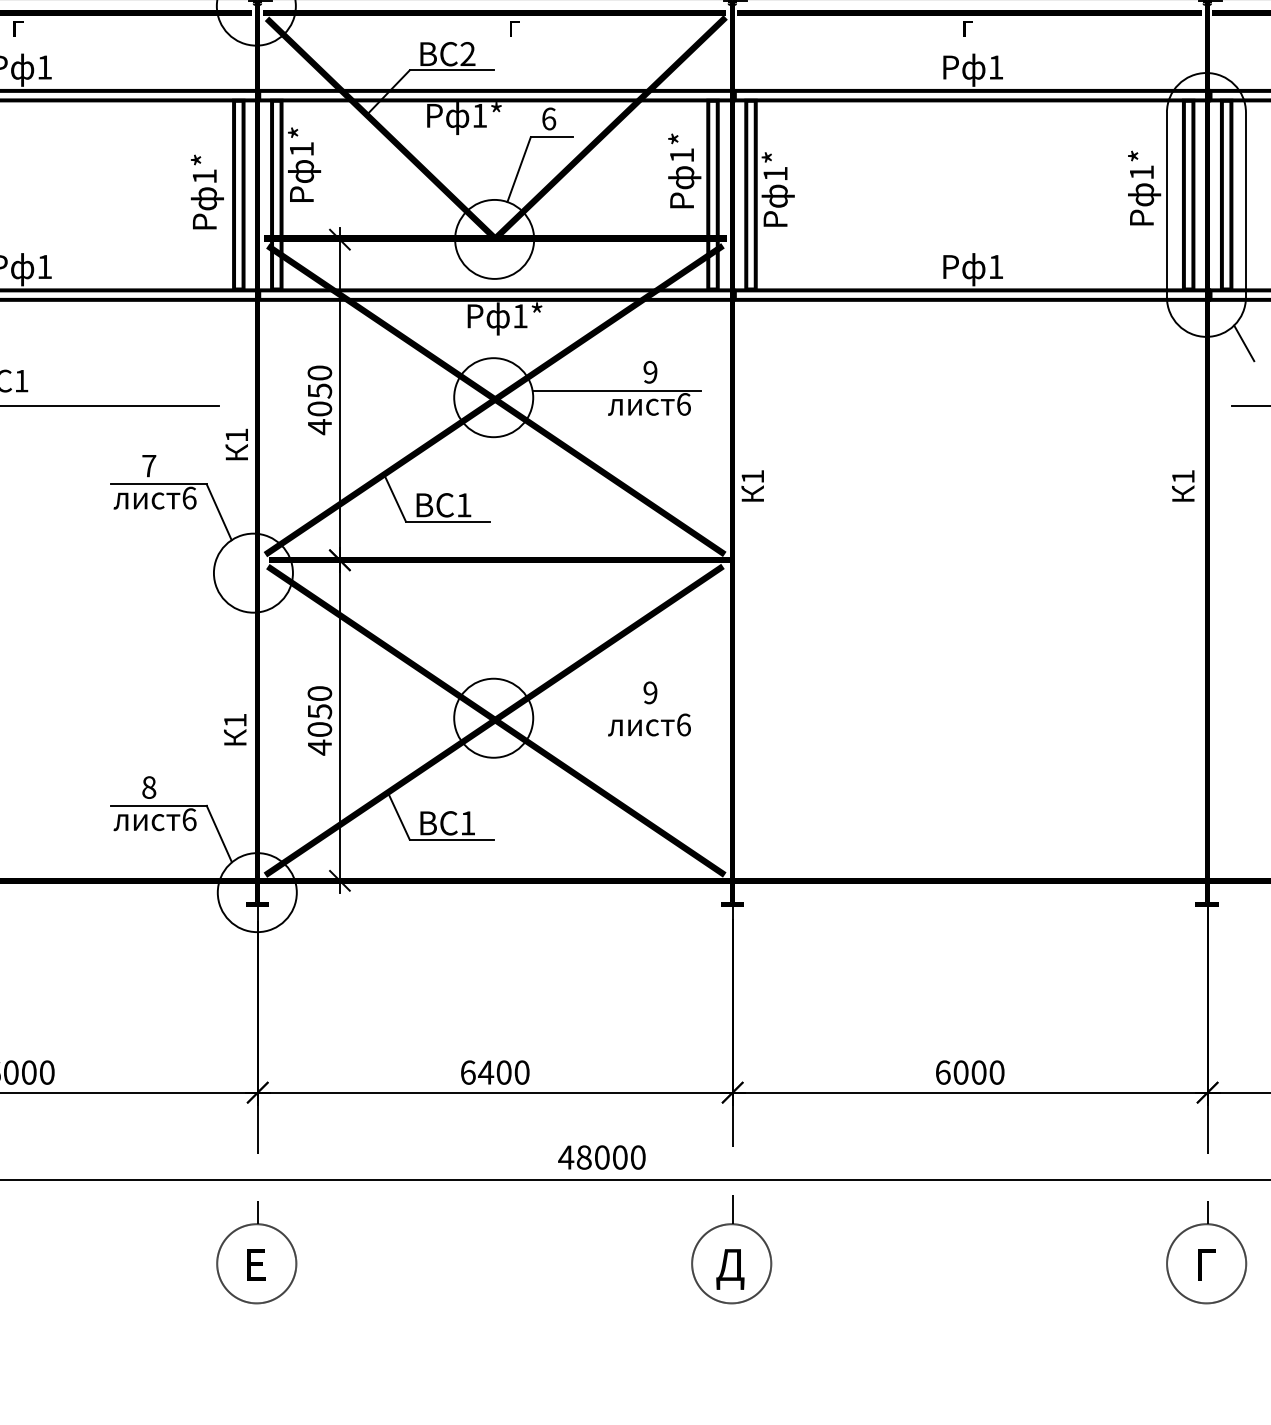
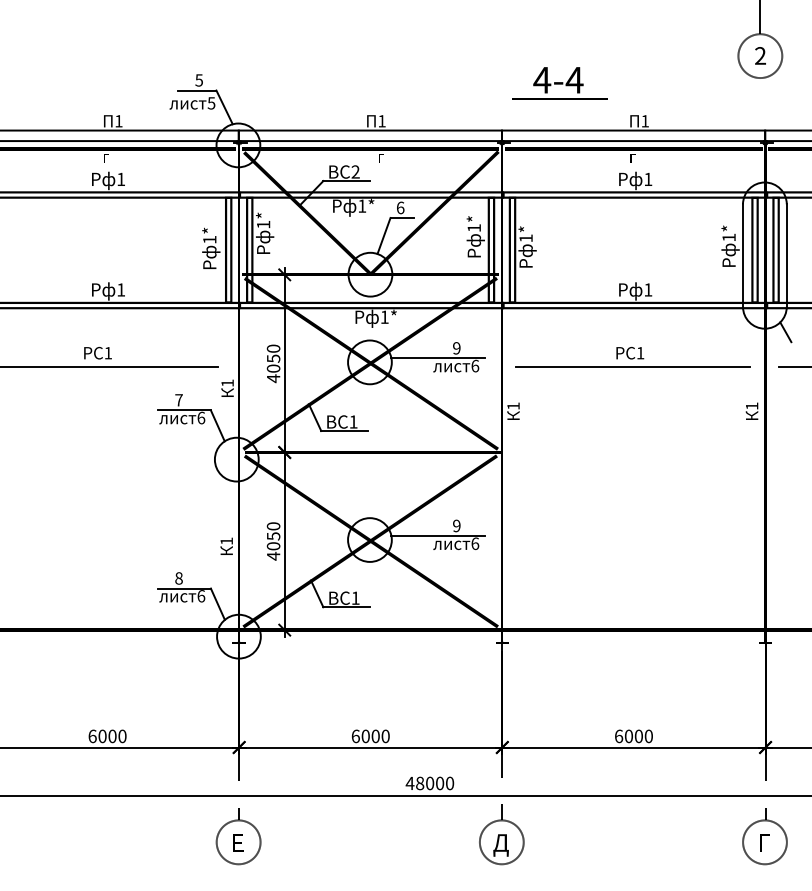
part: (967, 388) -> (632, 357), added
line: (615, 711) -> (437, 536), added
text: (485, 1072) -> (365, 736), 6400 -> 6000

